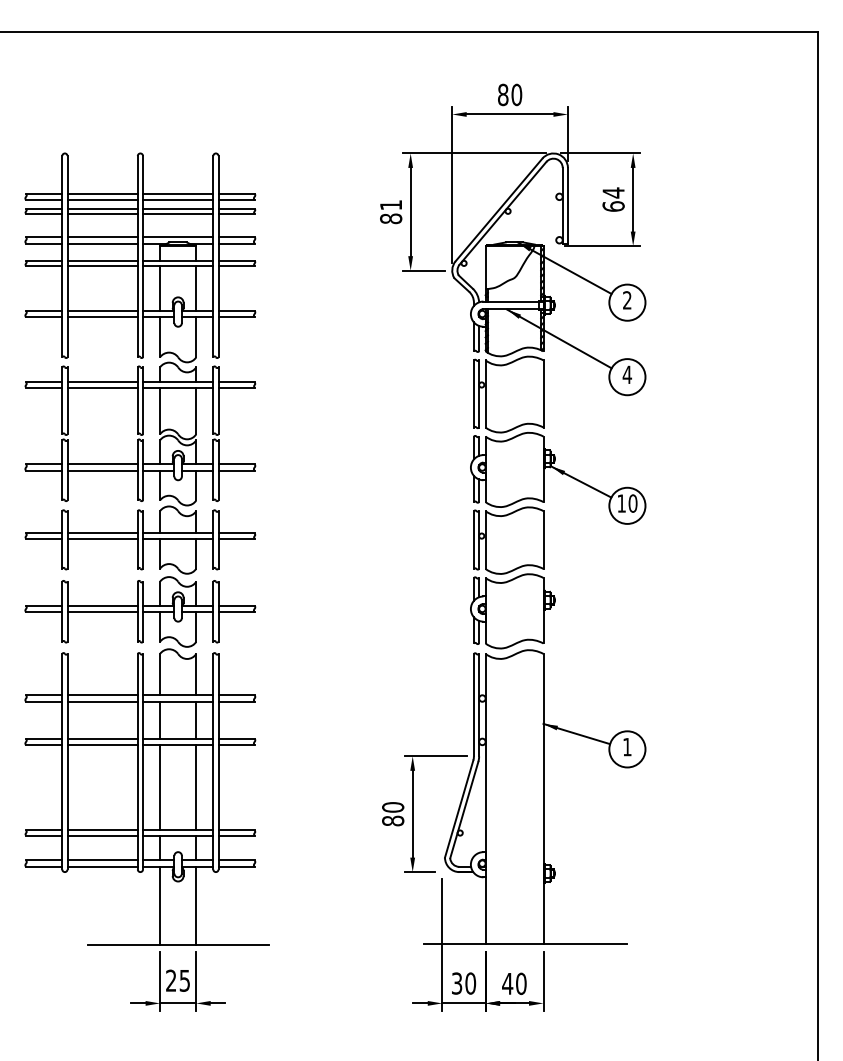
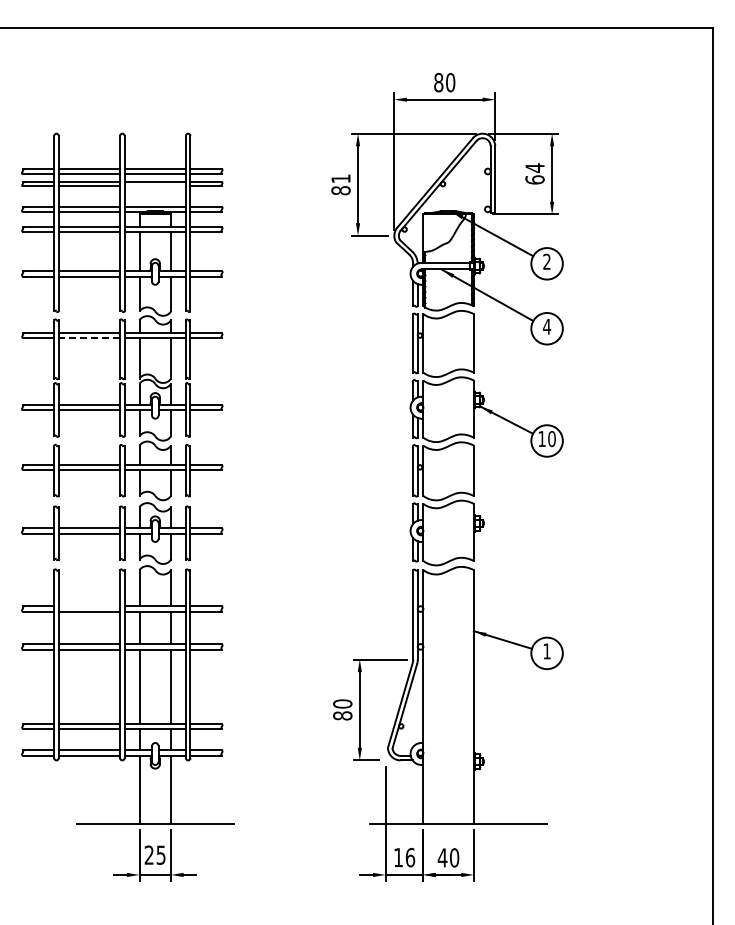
line: (177, 214) -> (154, 186), removed
line: (102, 387) -> (89, 337), solid -> dashed
line: (102, 695) -> (89, 606), removed
text: (463, 983) -> (404, 857), 30 -> 16

